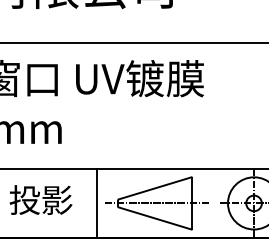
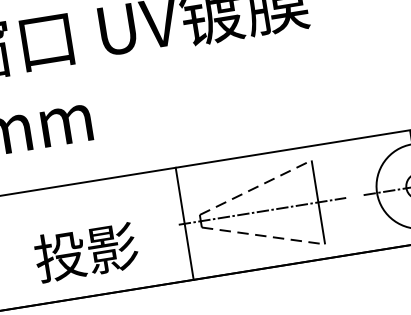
line: (155, 188) -> (256, 187), solid -> dashed
text: (40, 199) -> (85, 251), moved
line: (97, 203) -> (184, 223), moved
line: (155, 218) -> (264, 235), solid -> dashed

